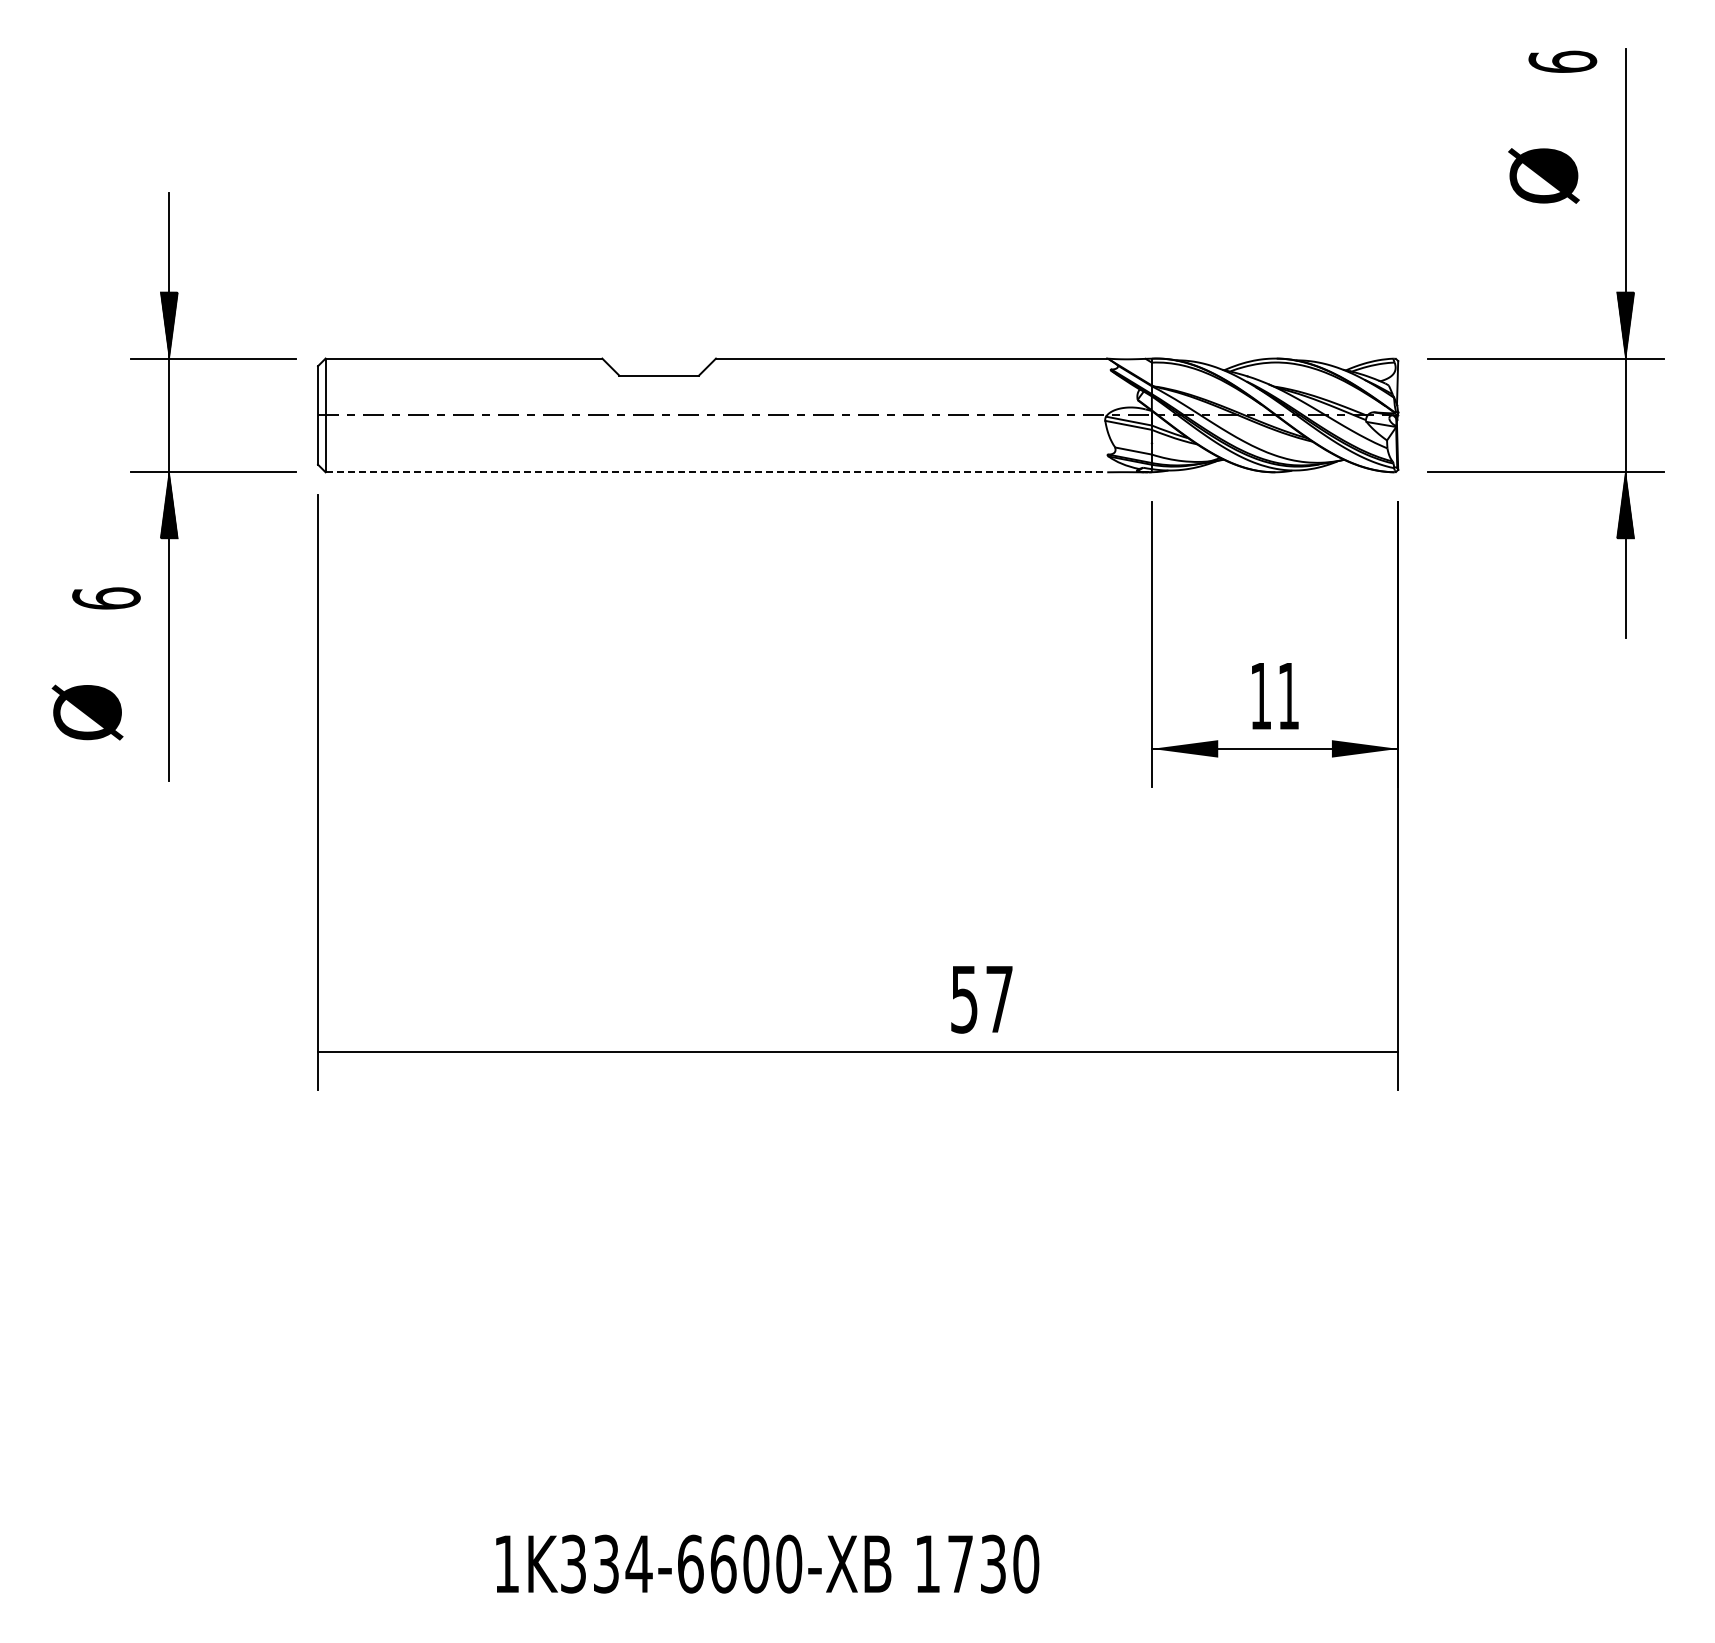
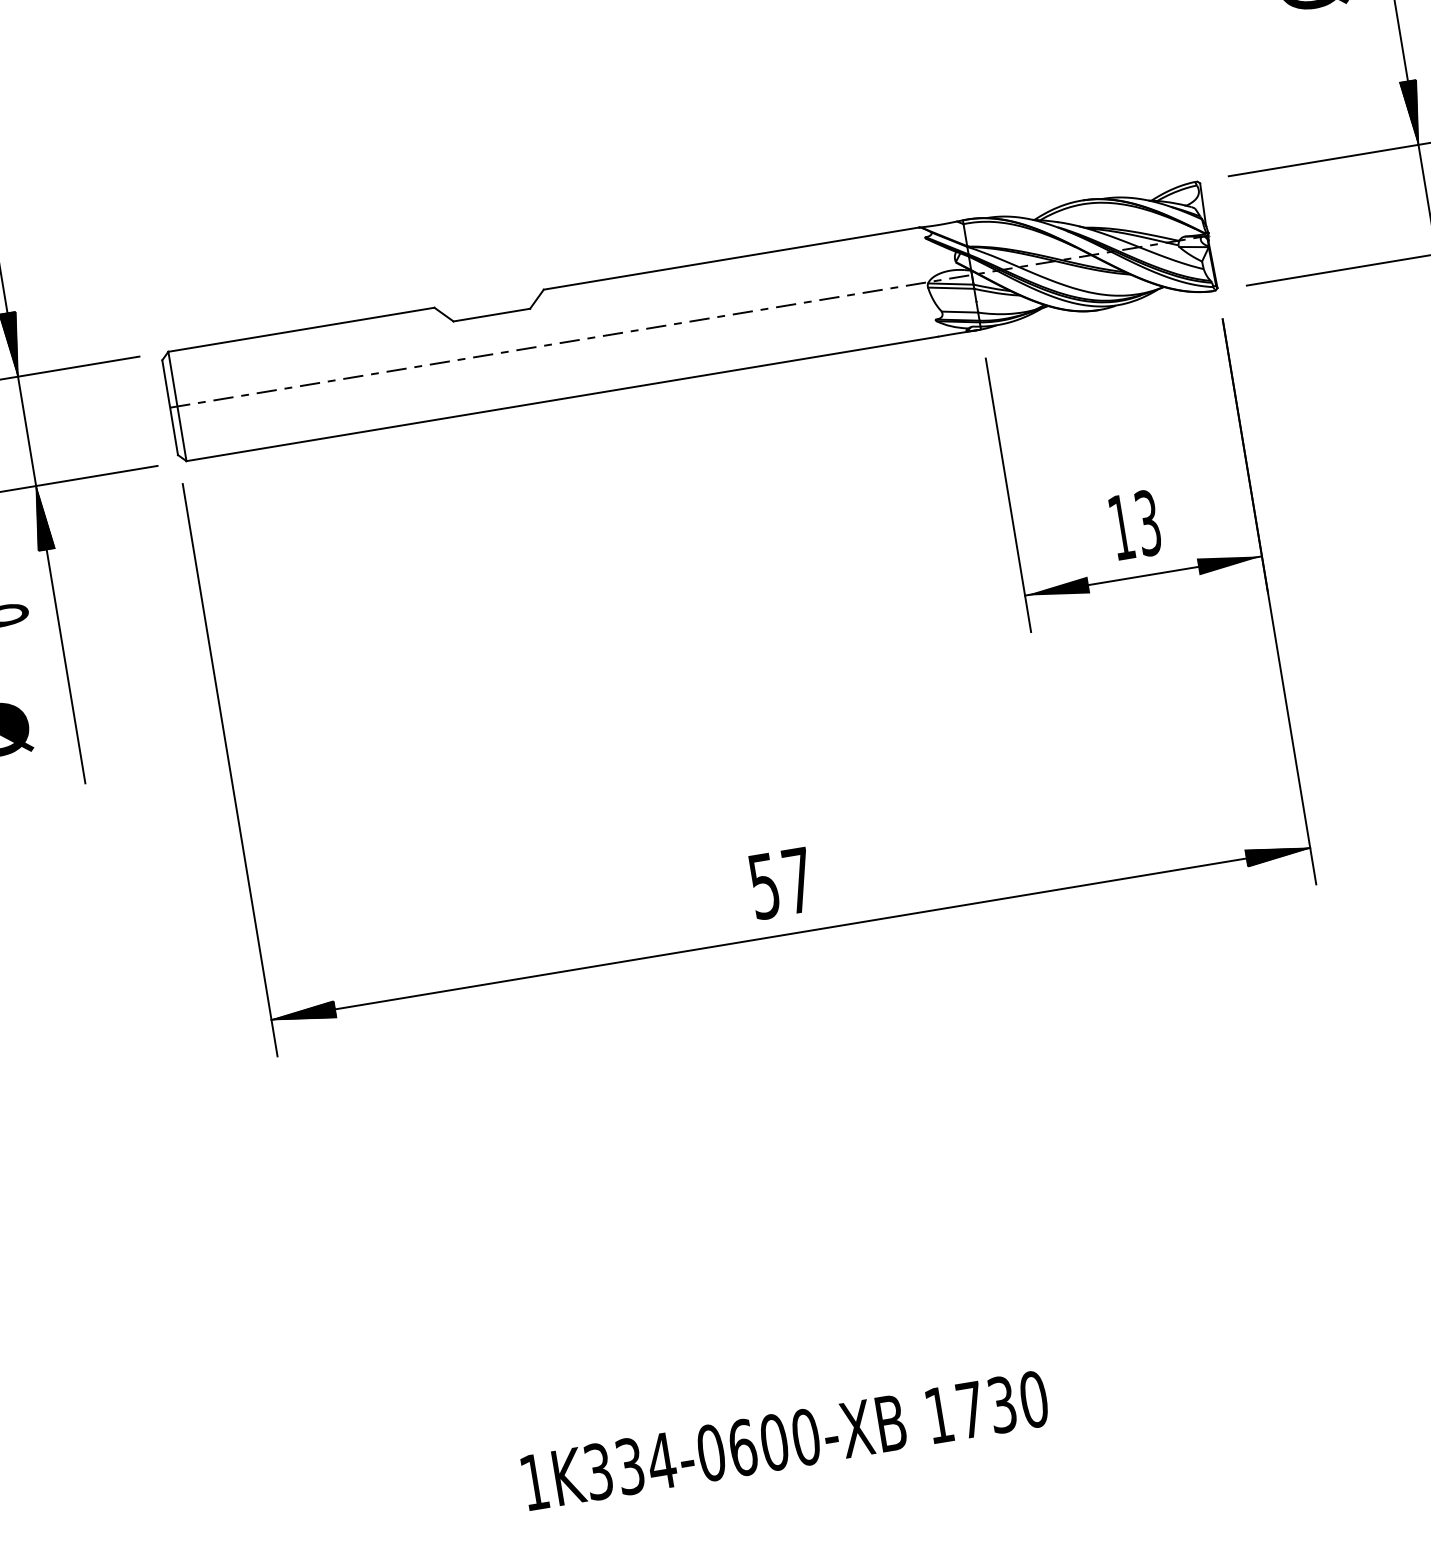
line: (716, 472) -> (562, 399), dashed -> solid
text: (1288, 695) -> (1147, 522), 11 -> 13
text: (981, 999) -> (780, 883), moved
hatch: (351, 1051) -> (303, 1014), added
hatch: (1364, 1051) -> (1277, 852), added
text: (690, 1563) -> (711, 1452), 1K334-6600-XB -> 1K334-0600-XB

